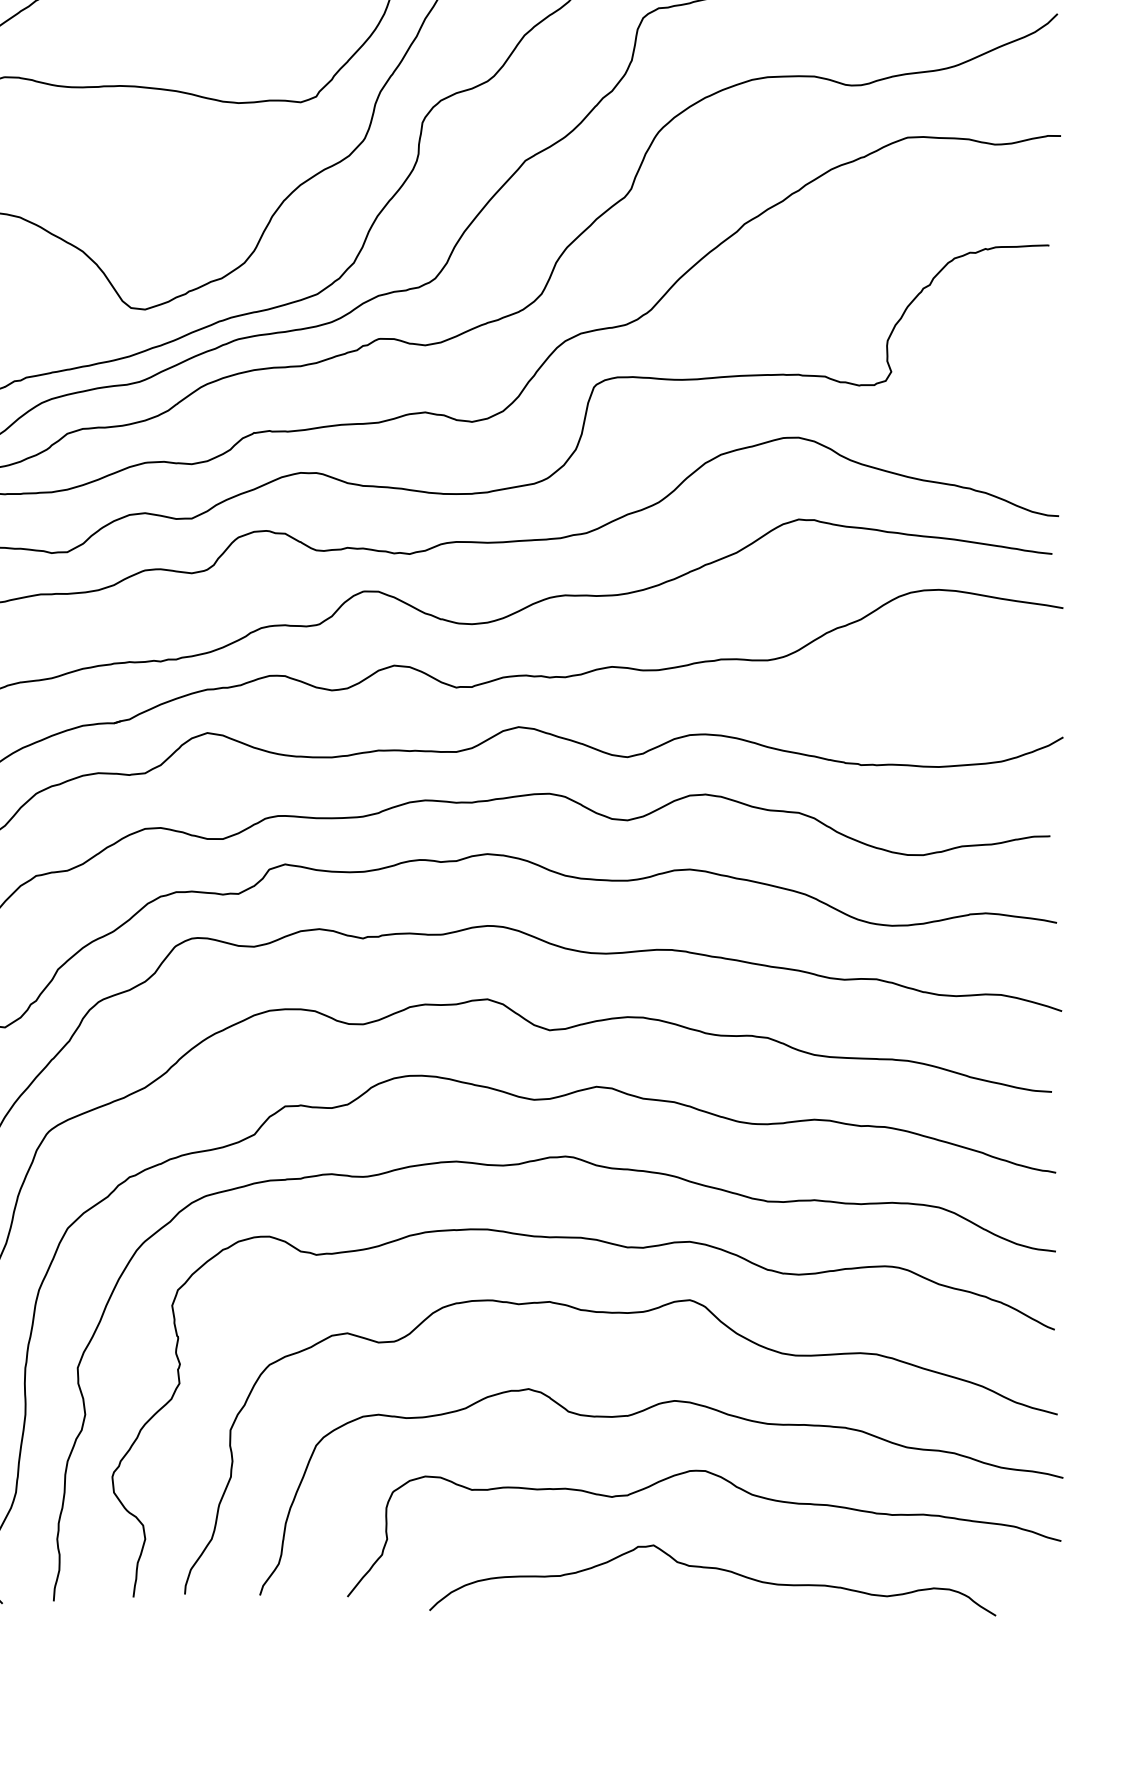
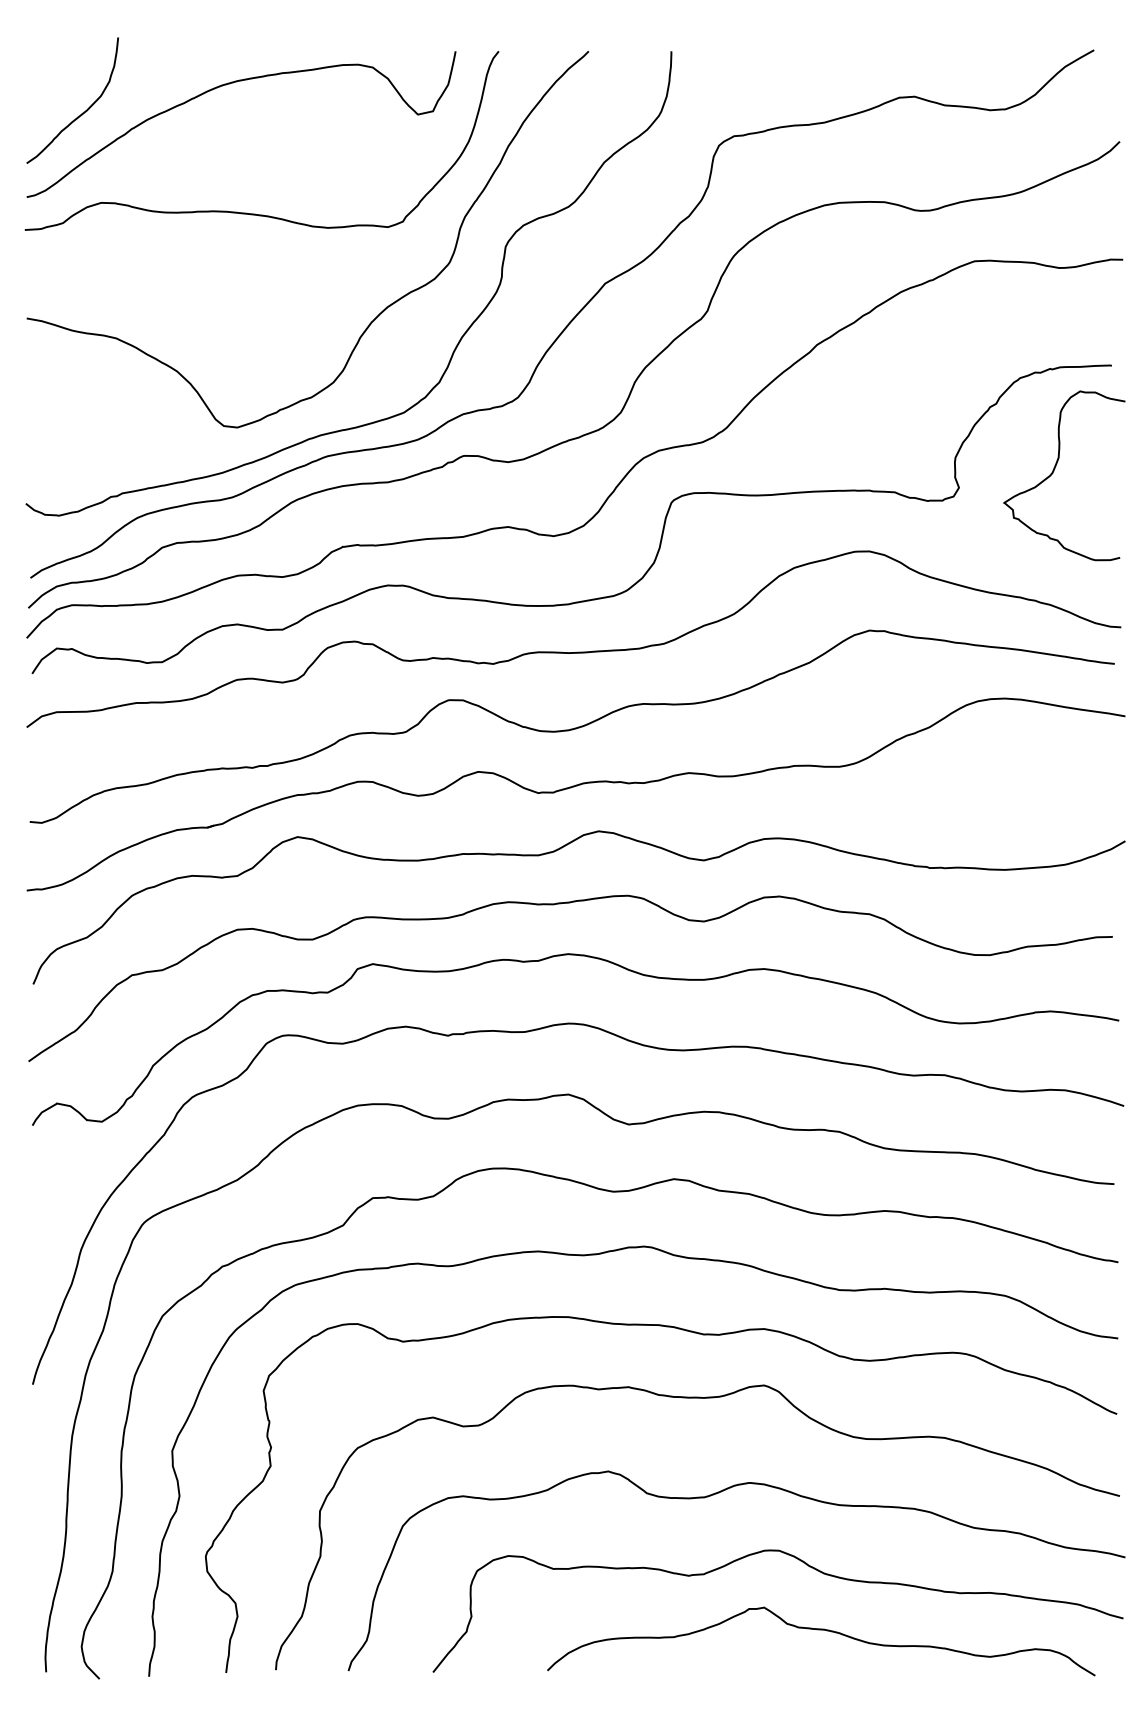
curve: (990, 355) -> (1054, 471), added
curve: (712, 1569) -> (821, 1630), moved

